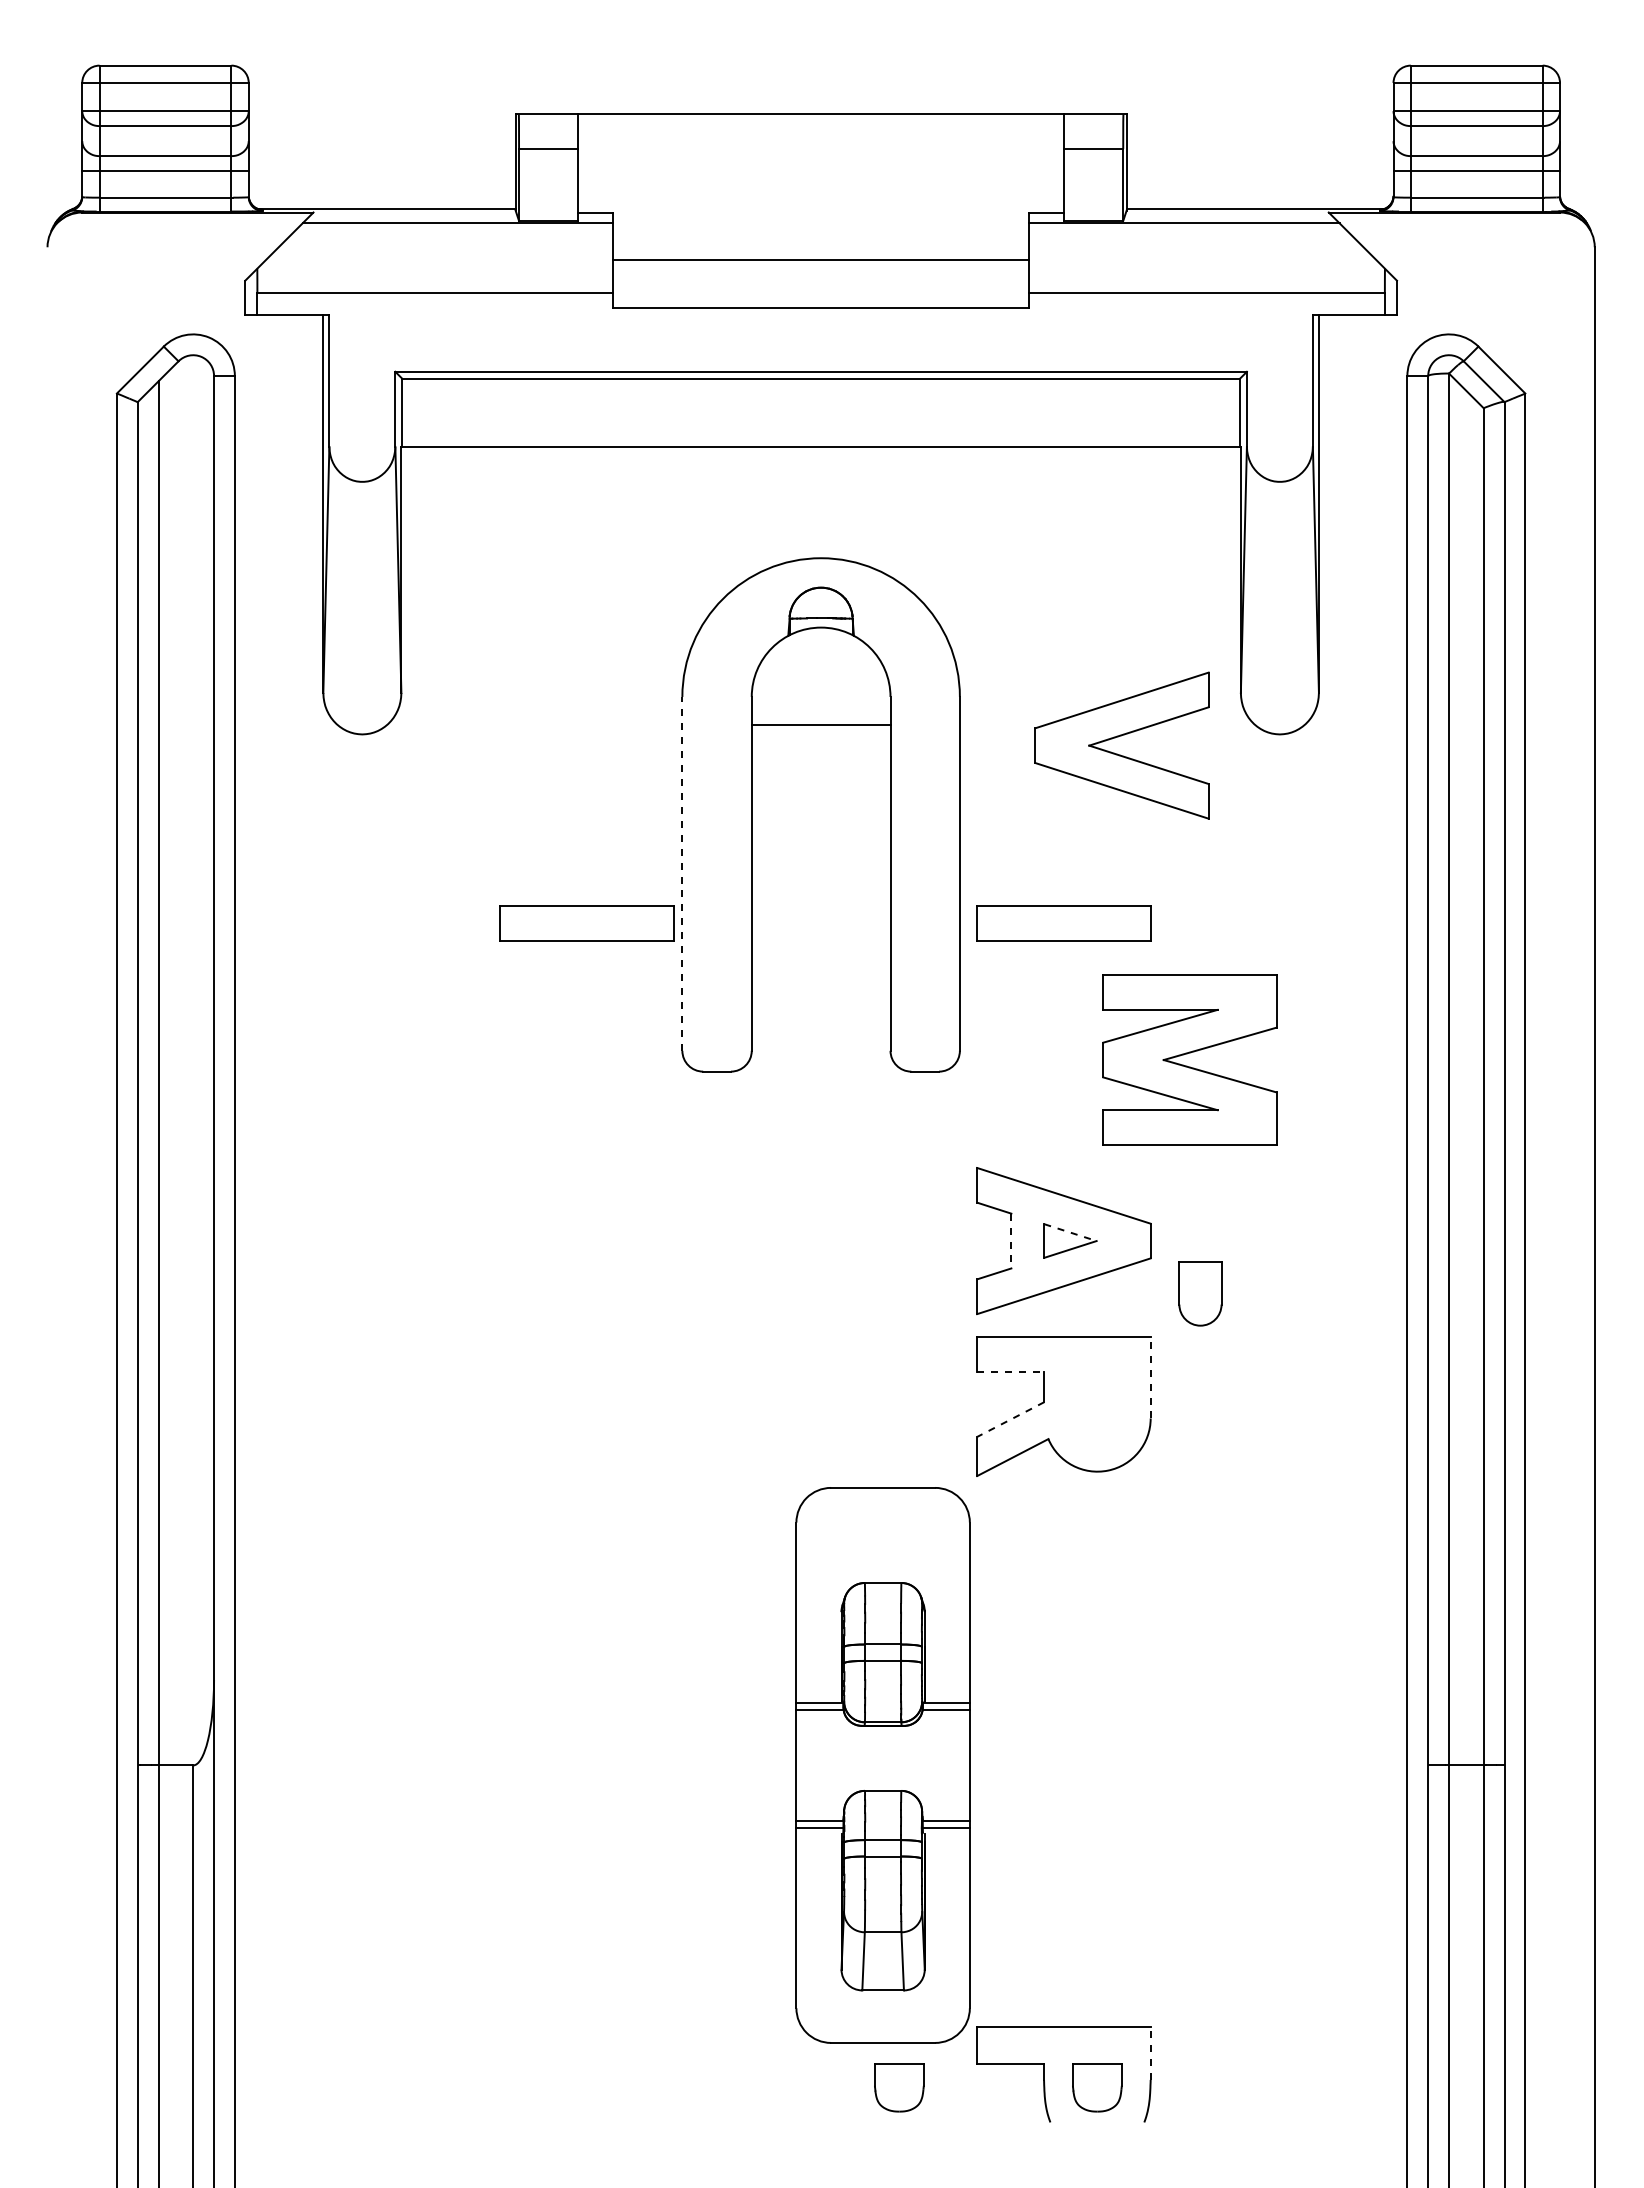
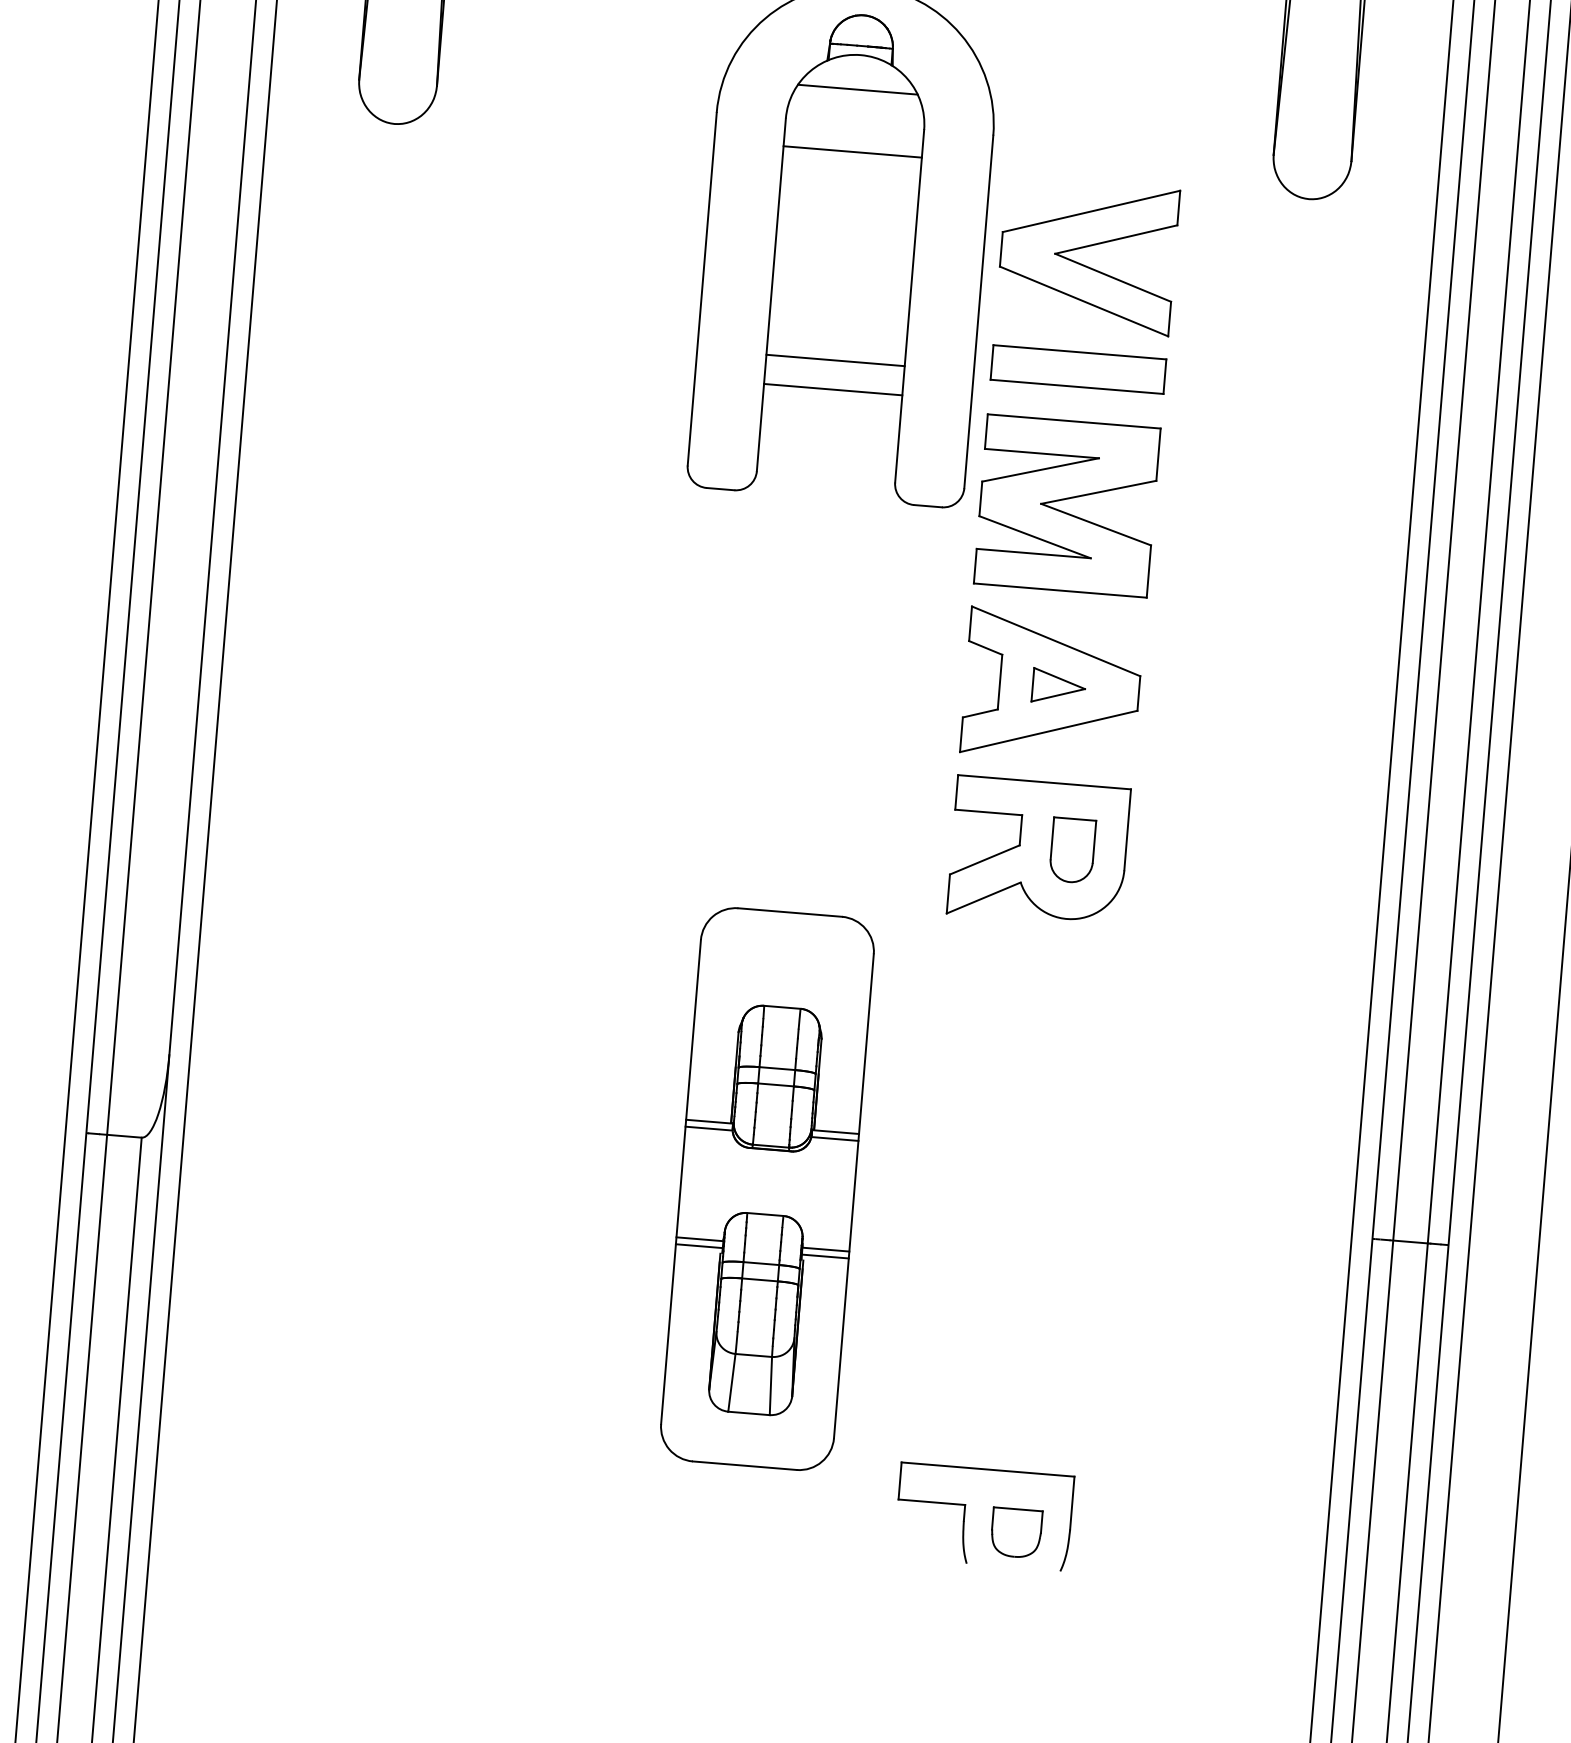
line: (821, 662) -> (858, 89), added
part: (1118, 737) -> (1085, 248), moved
line: (682, 873) -> (702, 288), dashed -> solid
part: (586, 923) -> (602, 330), removed
line: (820, 933) -> (835, 359), added
line: (820, 963) -> (832, 389), added
part: (1189, 1059) -> (1066, 505), moved
line: (1070, 1232) -> (1059, 678), dashed -> solid
line: (1011, 1241) -> (1000, 682), dashed -> solid
part: (1200, 1293) -> (1072, 850), moved
line: (1010, 1371) -> (988, 812), dashed -> solid
line: (1150, 1377) -> (1127, 829), dashed -> solid
line: (1010, 1419) -> (984, 859), dashed -> solid
part: (882, 1765) -> (766, 1189), moved
line: (1150, 2053) -> (1072, 1503), dashed -> solid
part: (899, 2087) -> (819, 1516), removed

